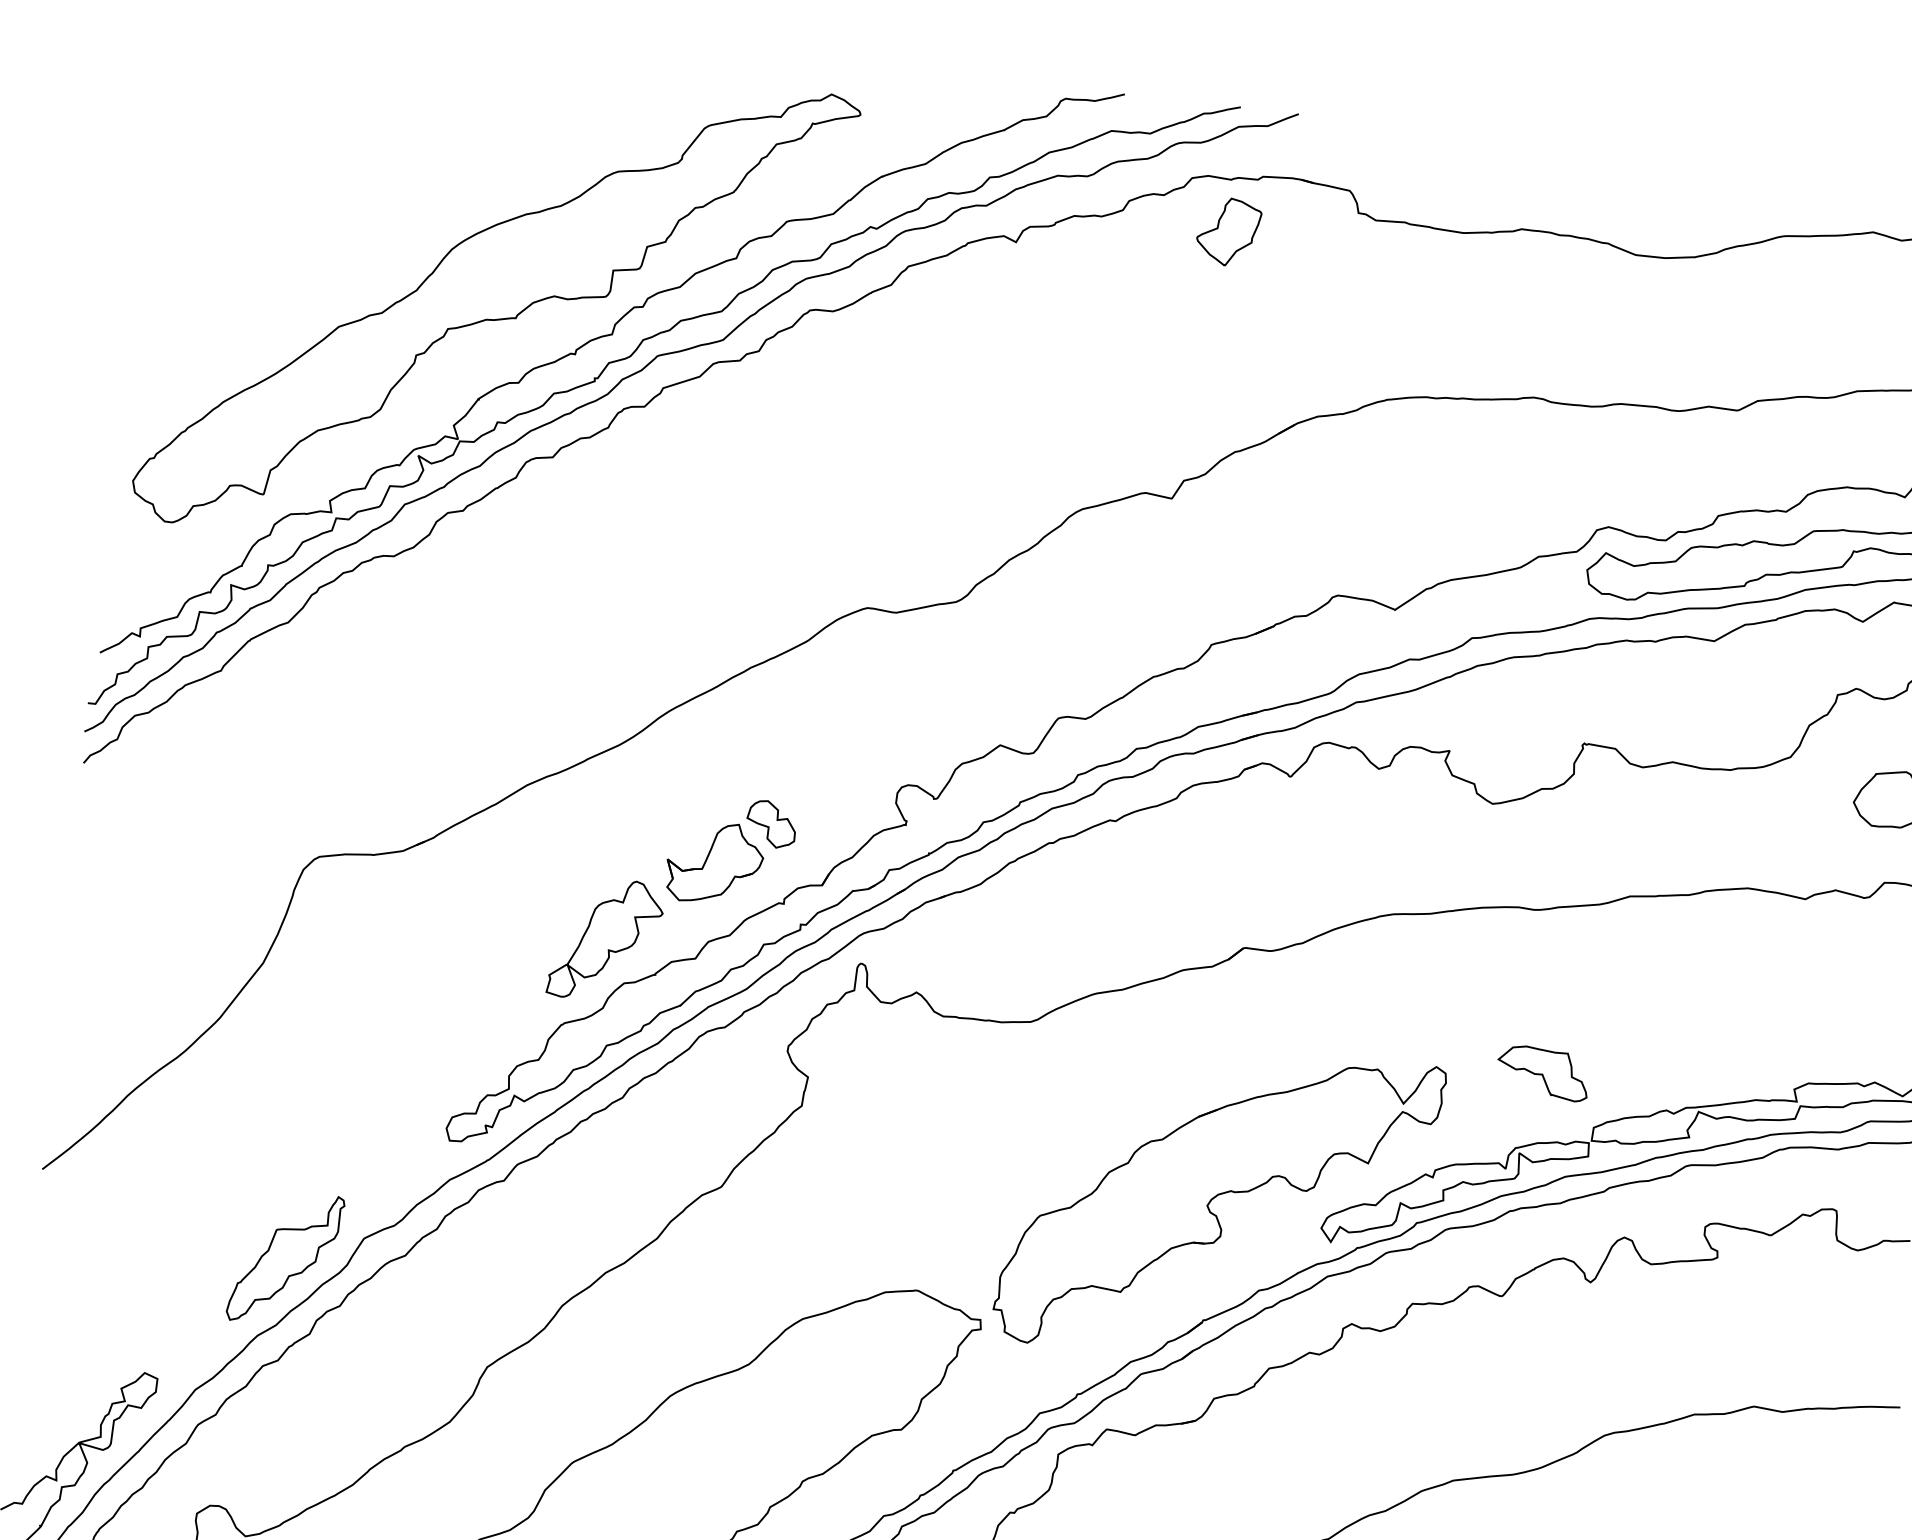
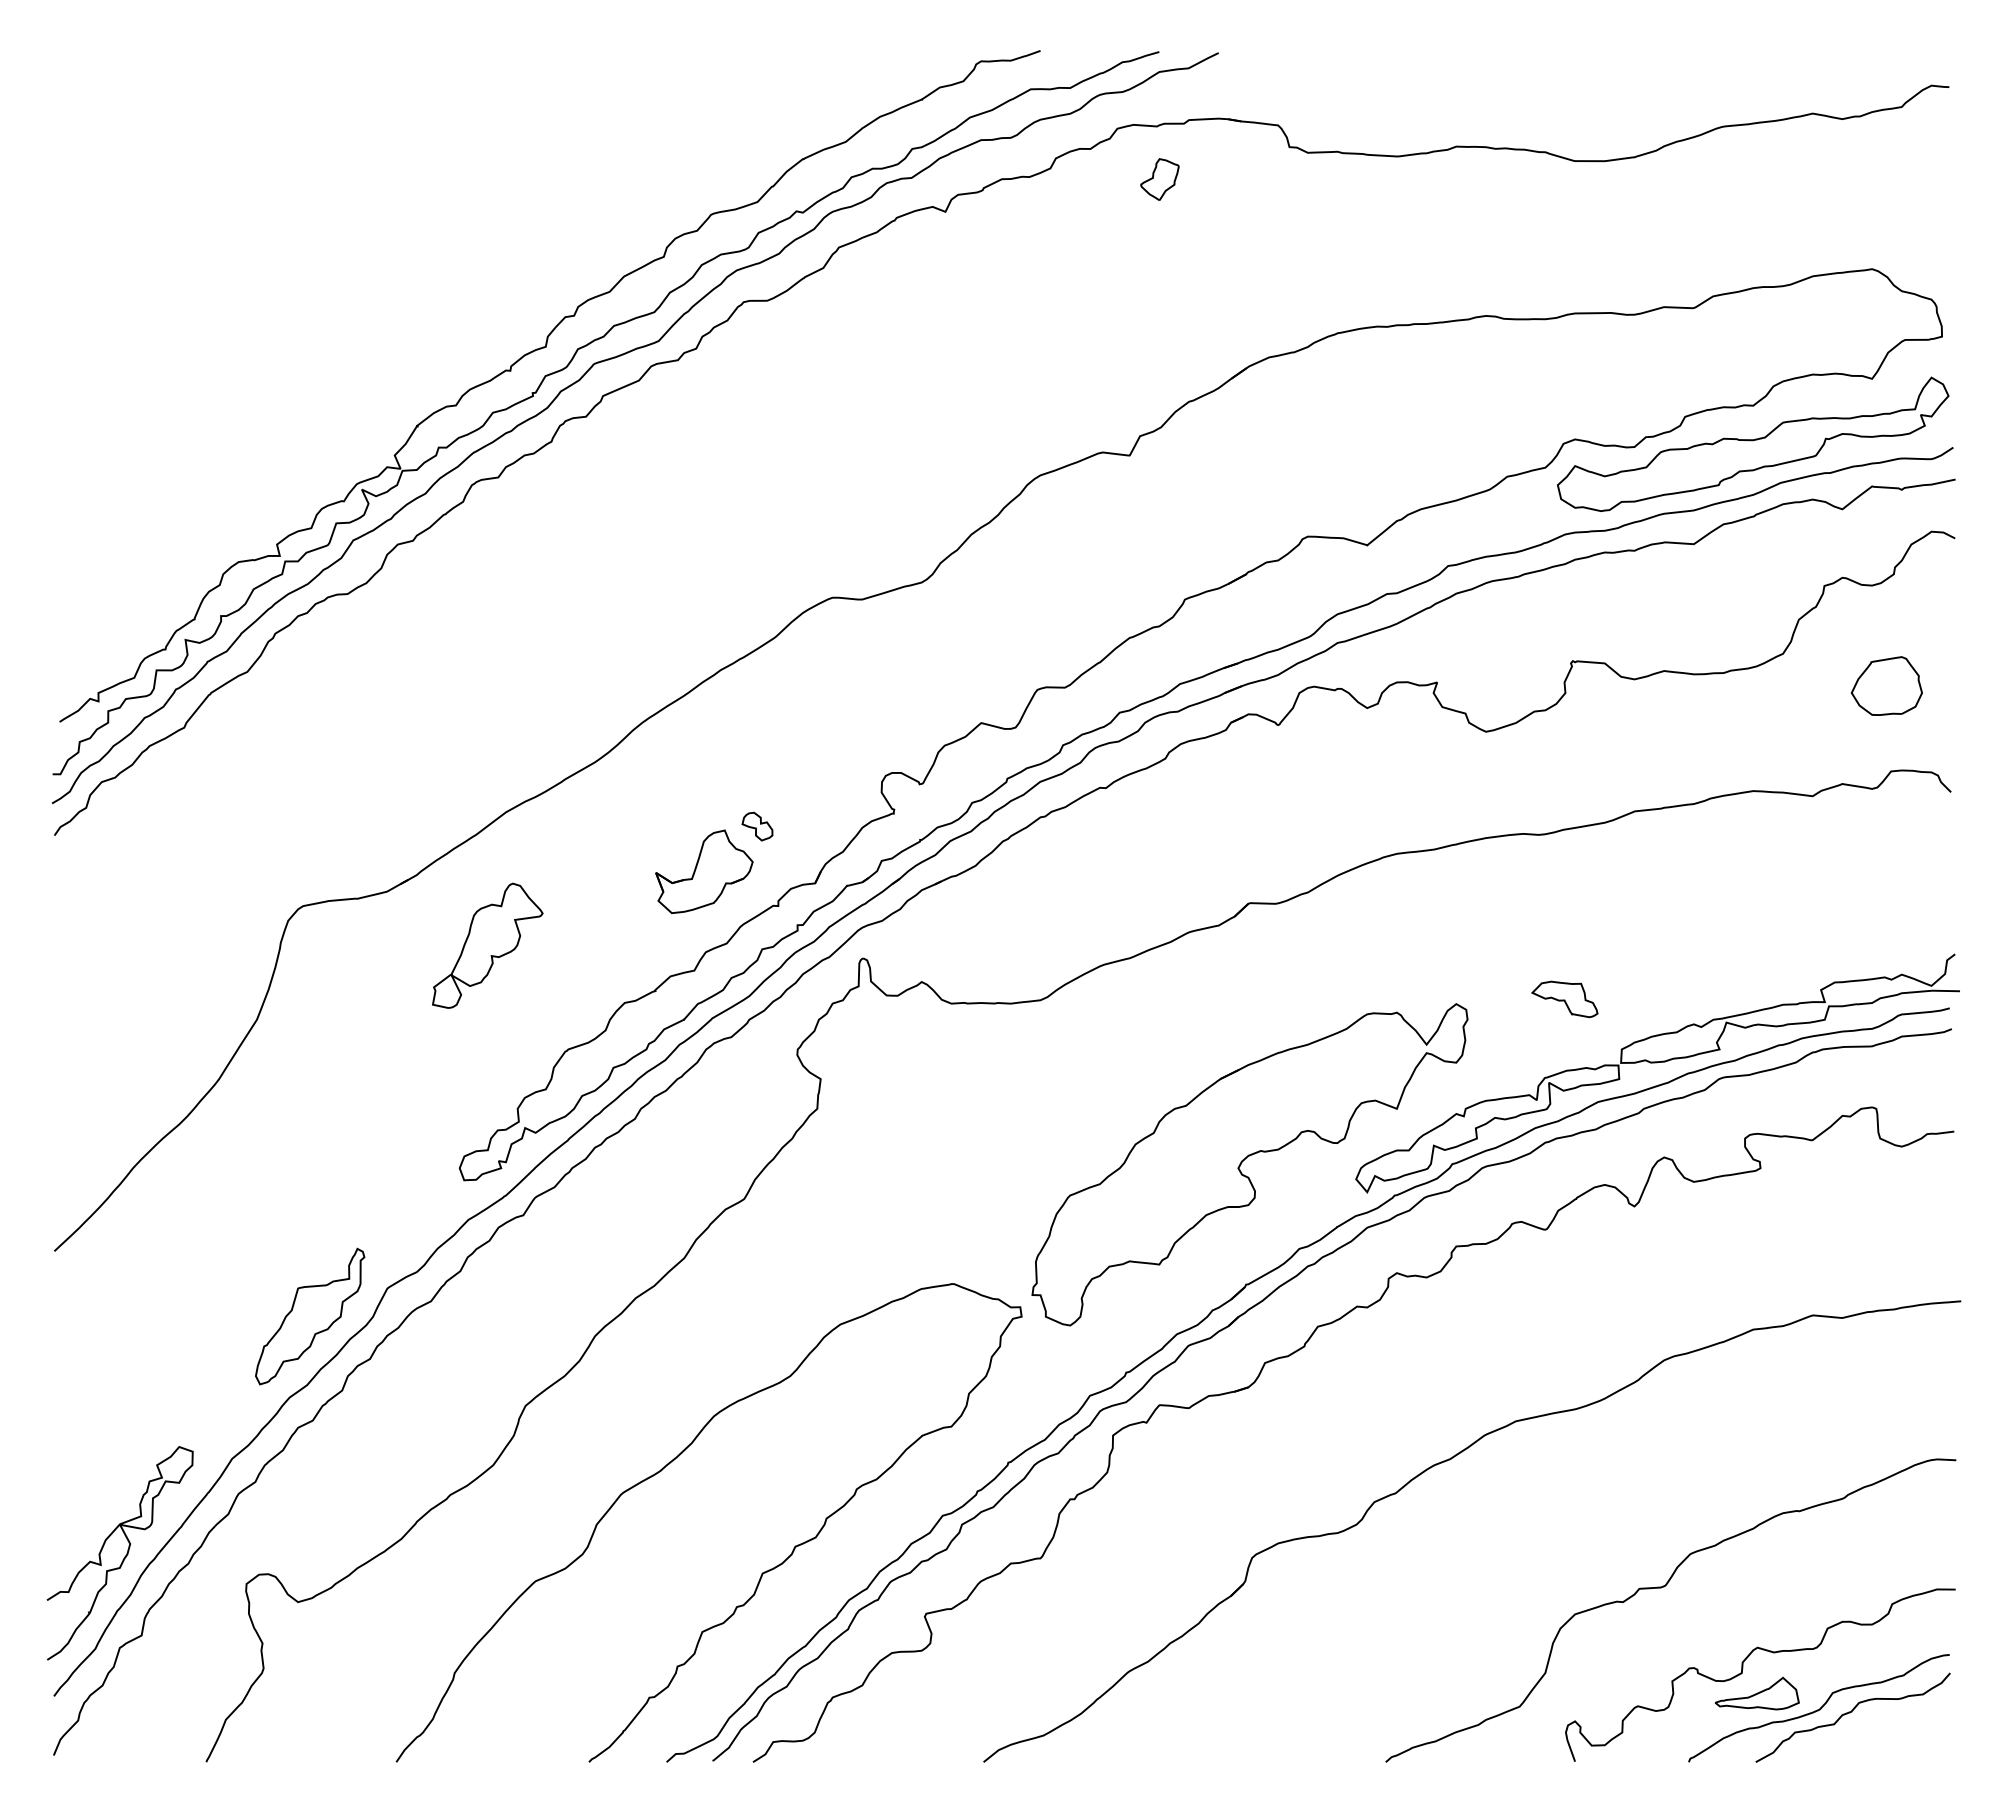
part: (1228, 231) -> (1159, 179), size x0.6
part: (495, 307) -> (424, 331), removed
part: (771, 824) -> (757, 826), size x0.6
part: (605, 939) -> (487, 945), moved
part: (1542, 1073) -> (1564, 999), size x0.7

